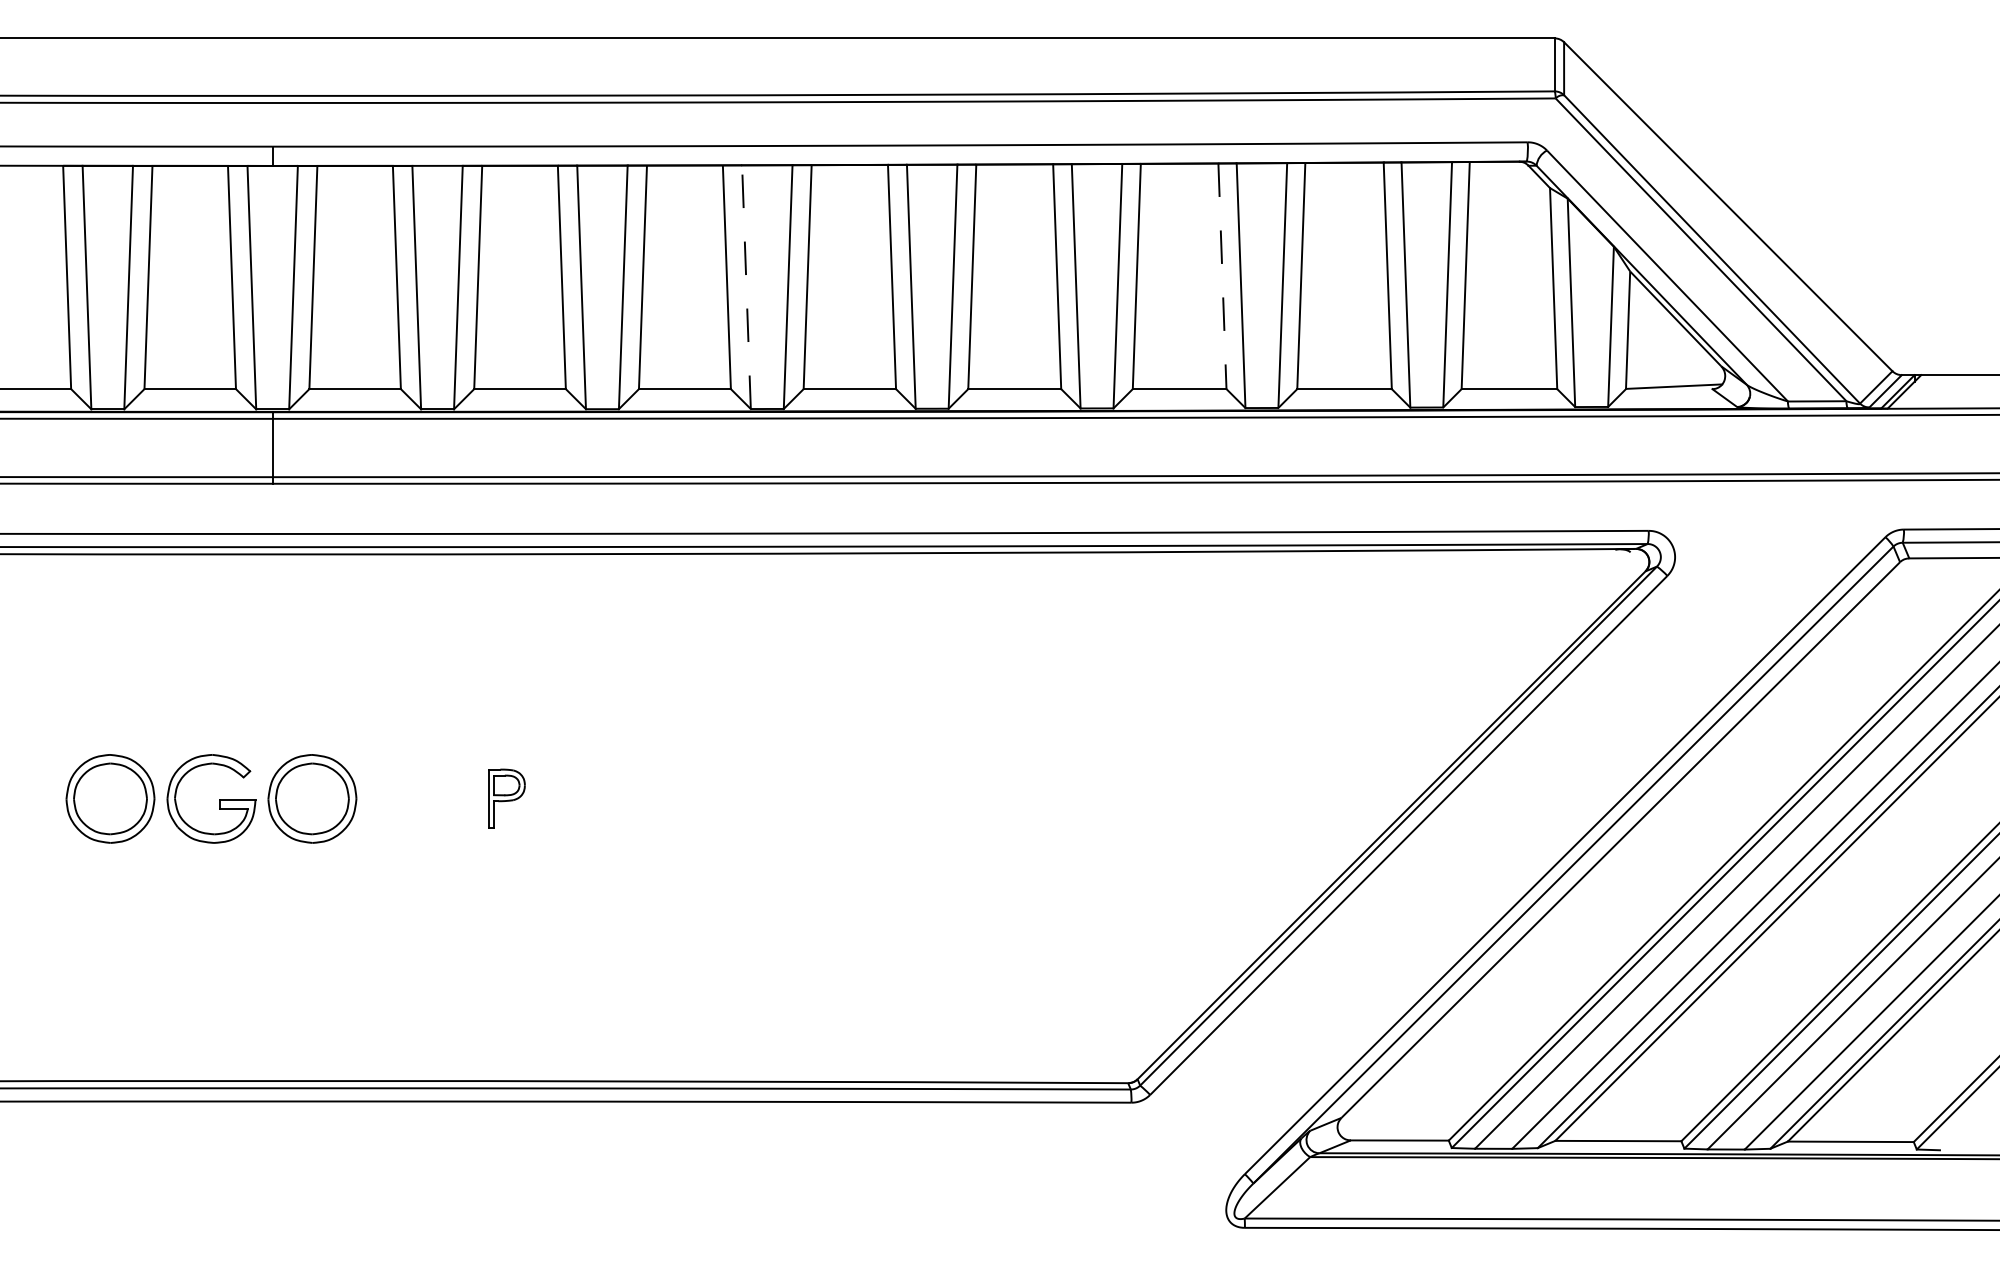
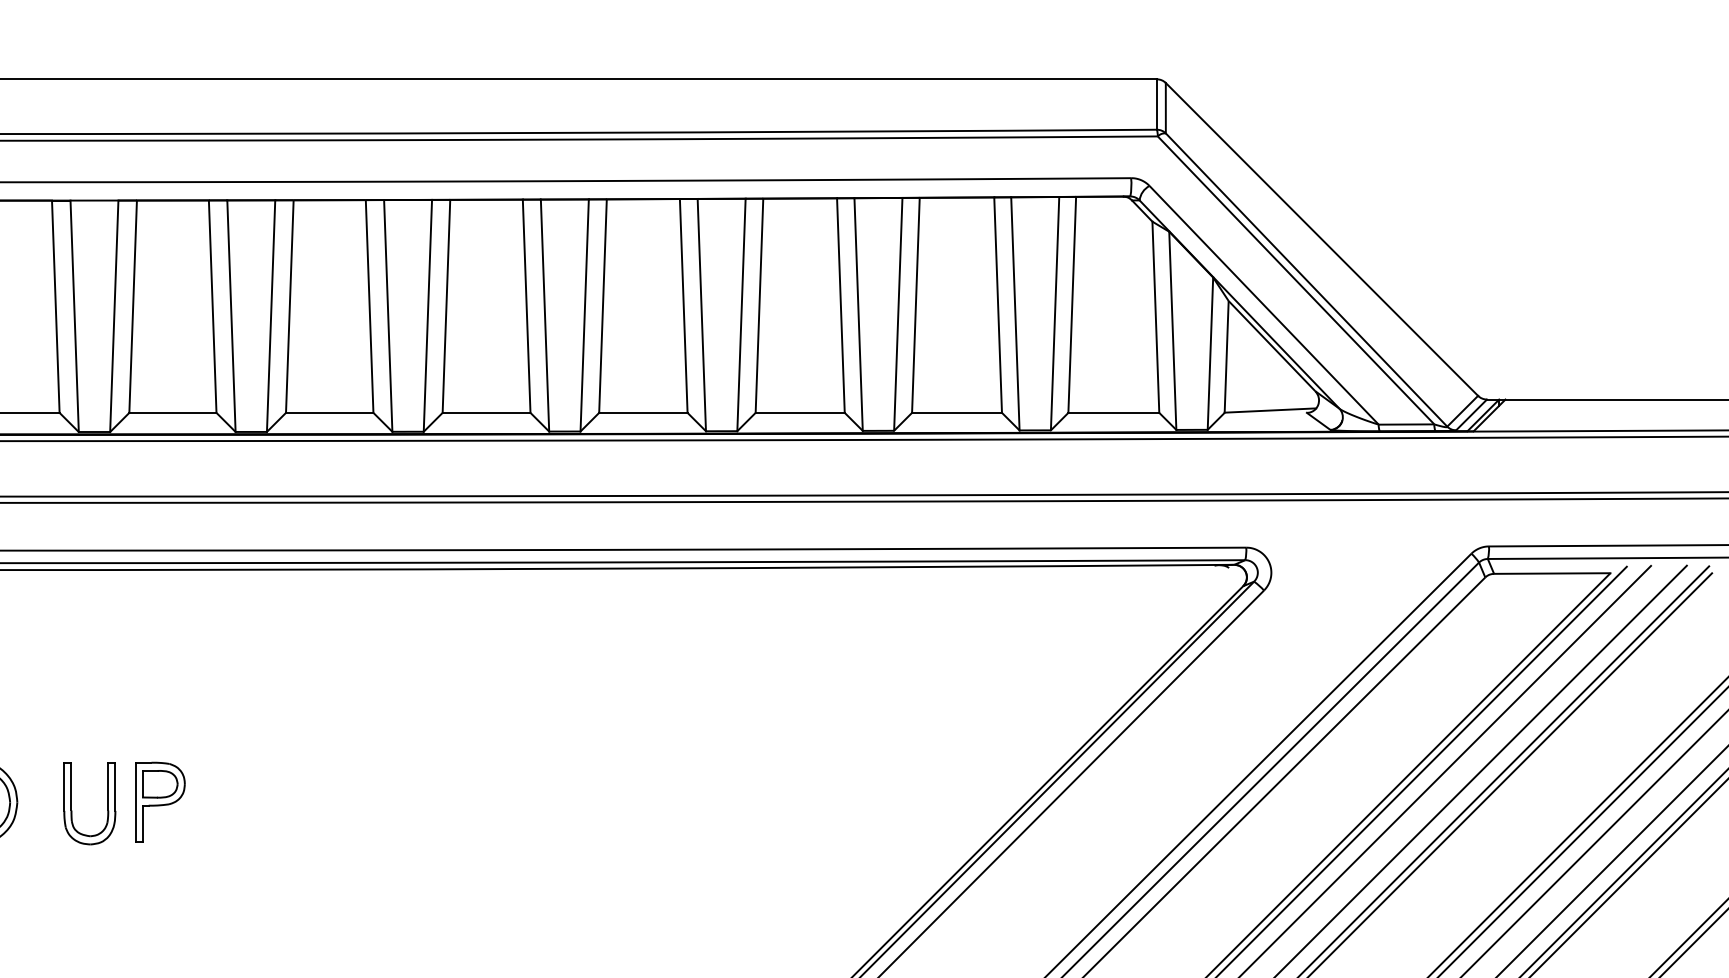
line: (1222, 276) -> (840, 305), dashed -> solid
line: (746, 287) -> (388, 316), dashed -> solid
part: (506, 798) -> (160, 802), size x1.43
part: (413, 799) -> (71, 803), added

